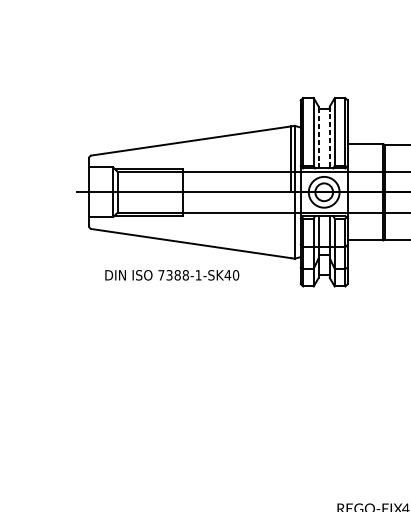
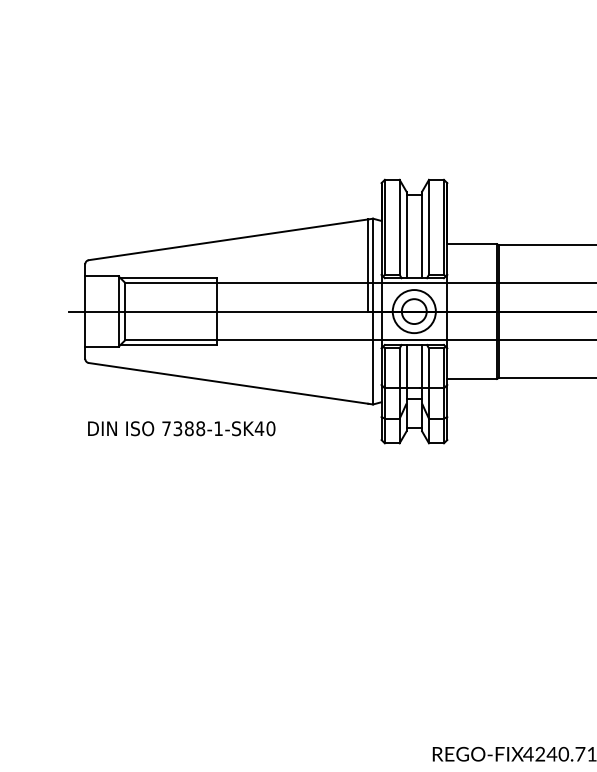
line: (318, 137) -> (406, 234), dashed -> solid
line: (330, 137) -> (422, 235), dashed -> solid
text: (172, 275) -> (181, 428), moved

